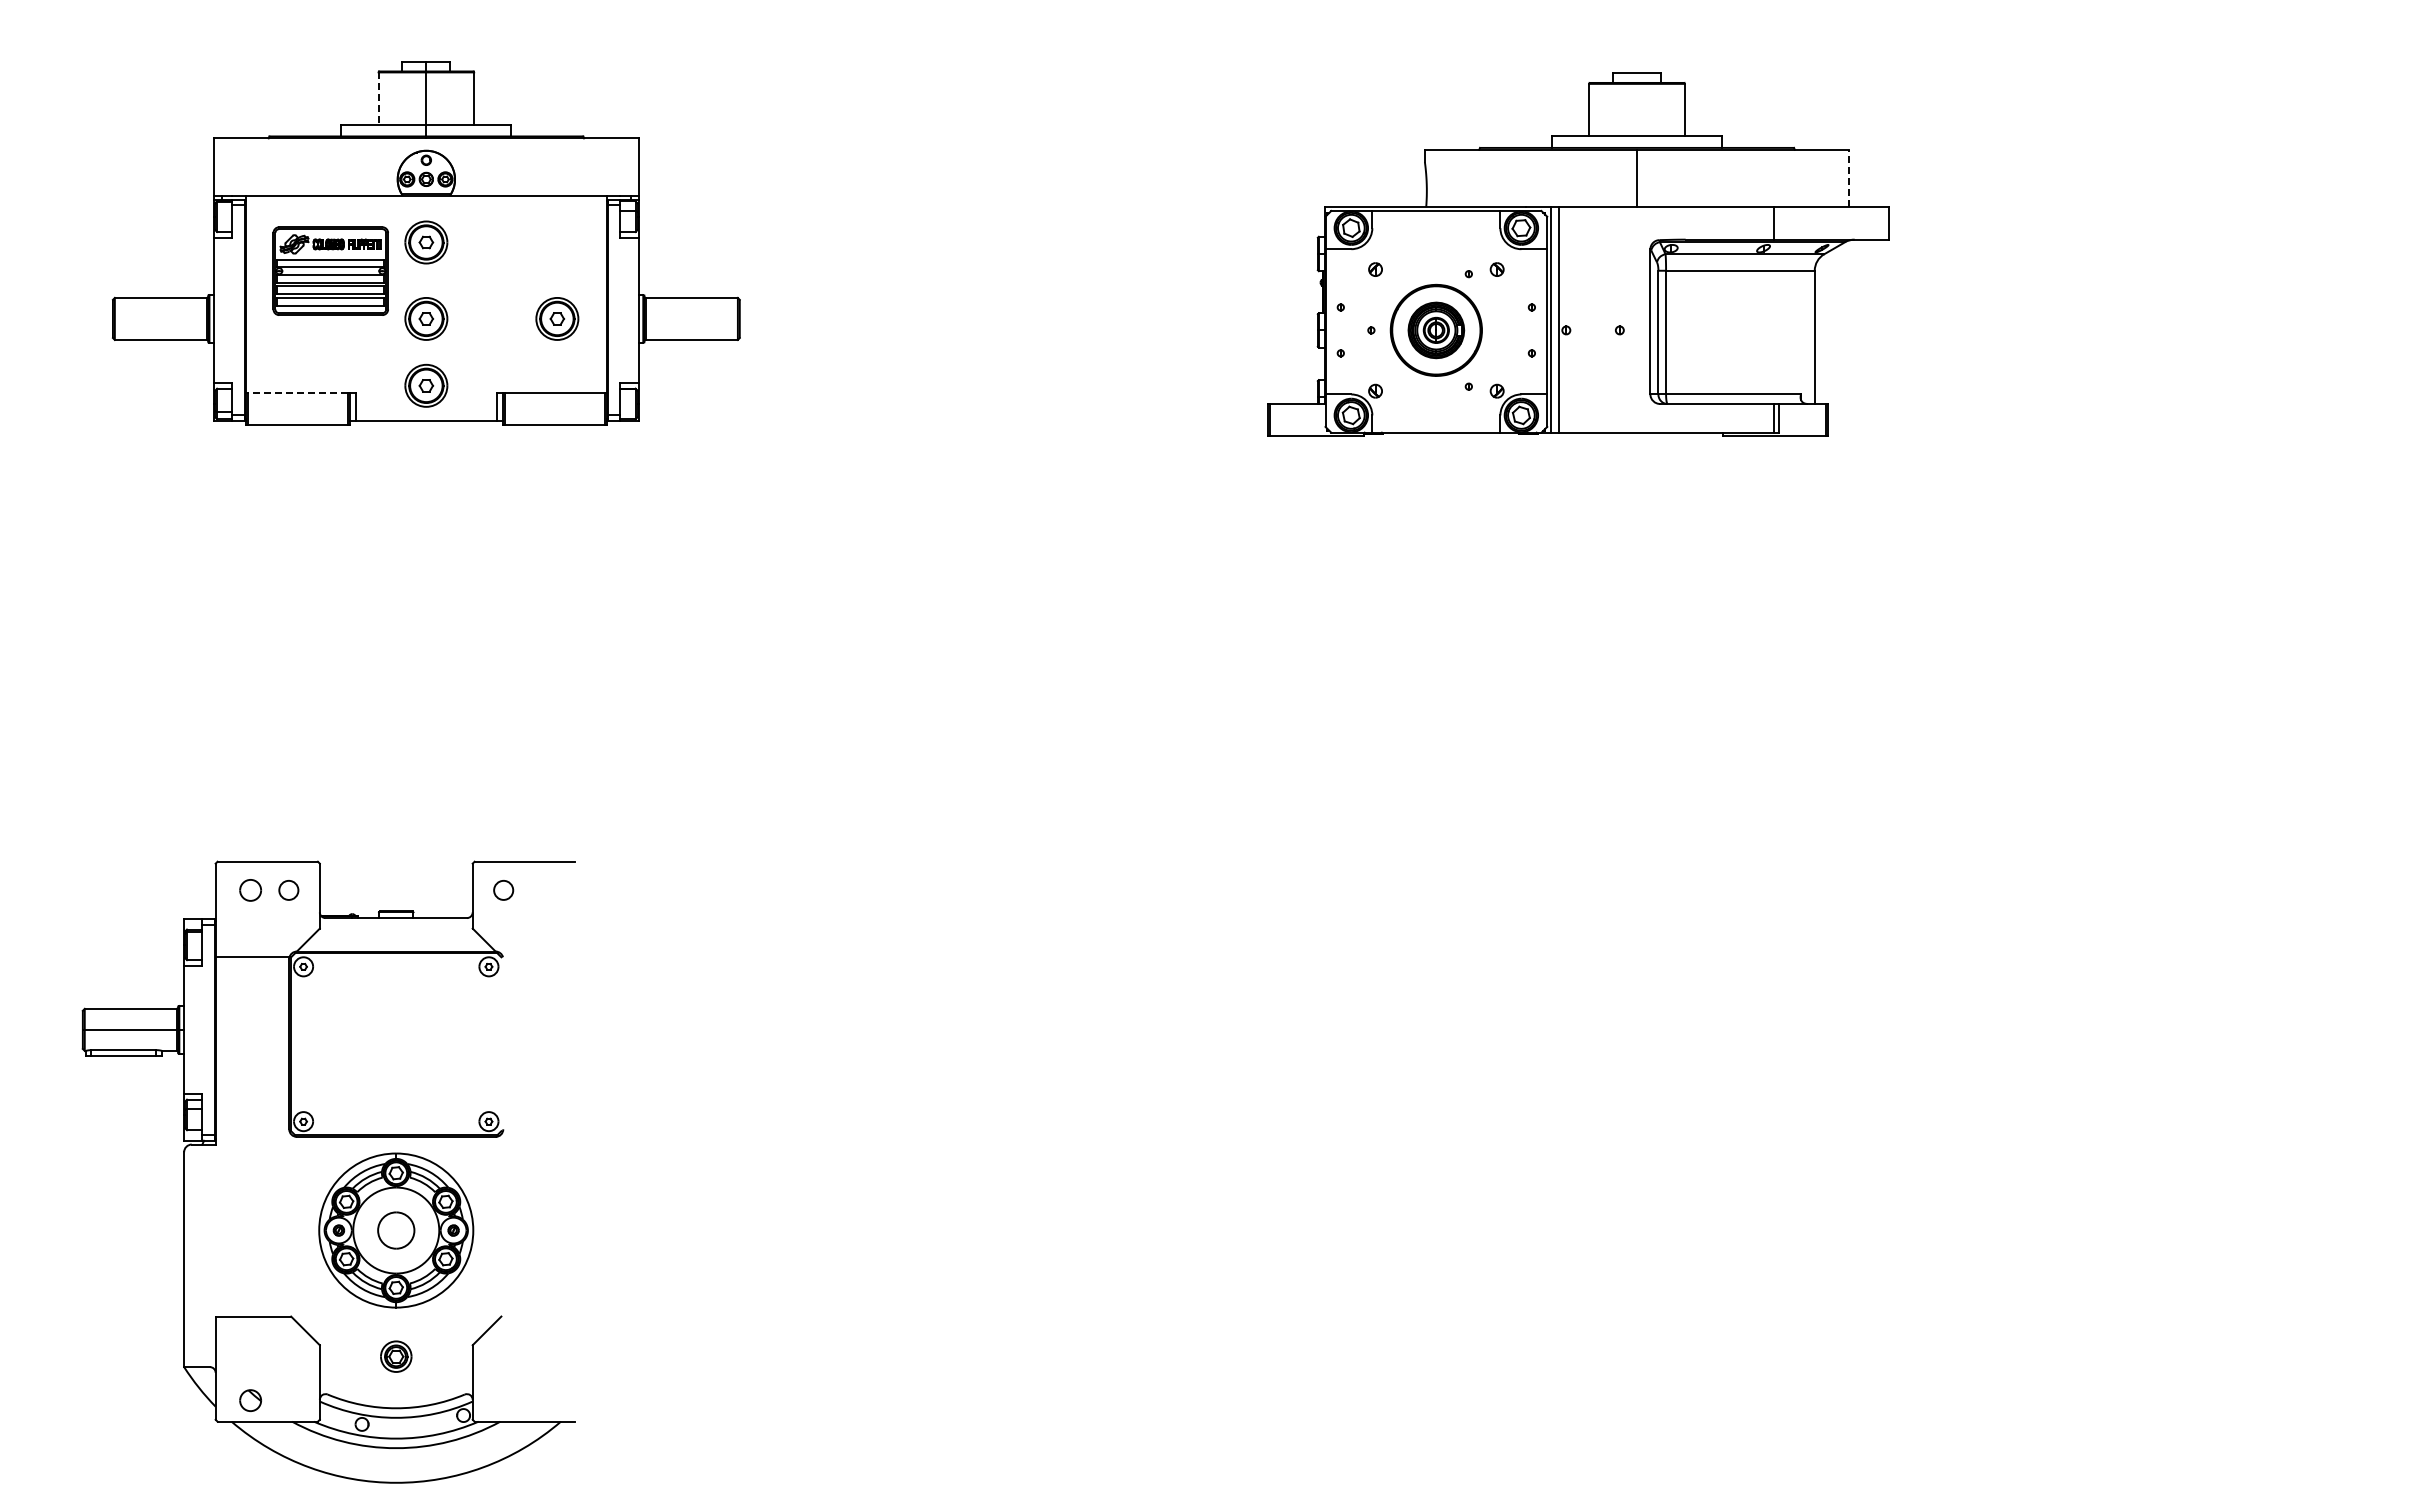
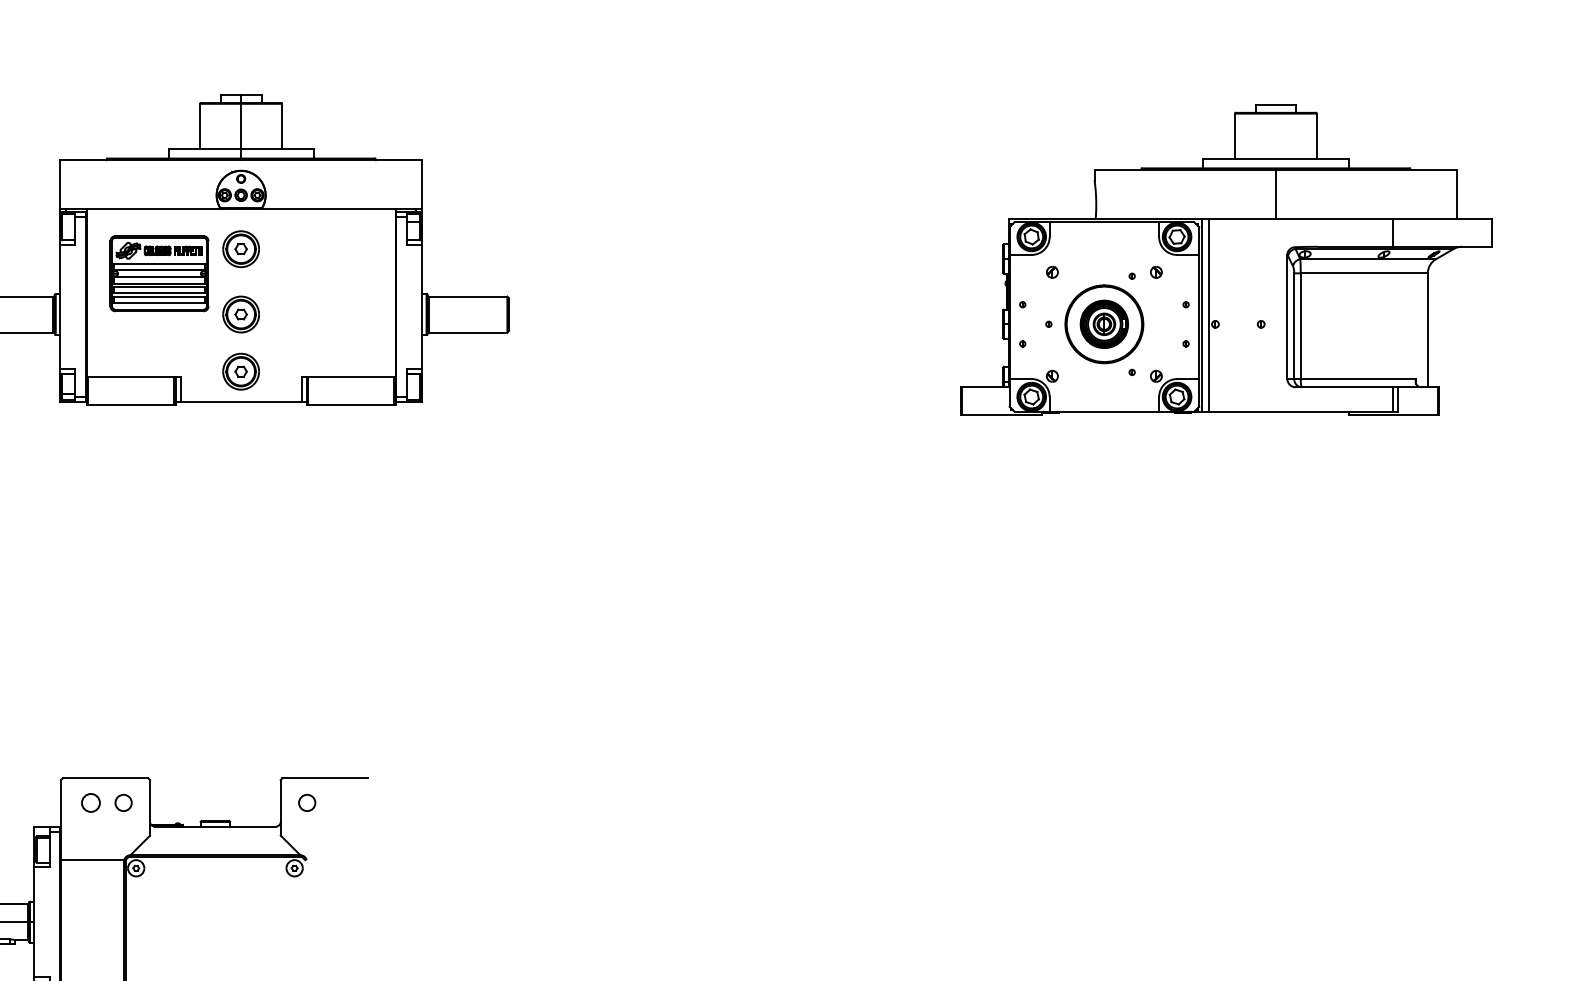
line: (378, 99) -> (200, 126), dashed -> solid
line: (1849, 178) -> (1457, 194), dashed -> solid
part: (557, 318) -> (353, 314), removed
line: (297, 392) -> (131, 377), dashed -> solid

